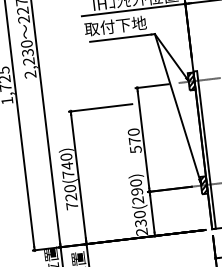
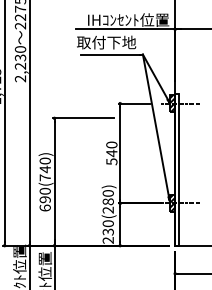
text: (134, 141) -> (111, 153), 570 -> 540
text: (136, 191) -> (107, 201), 230(290) -> 230(280)
text: (70, 201) -> (44, 203), 720(740) -> 690(740)

